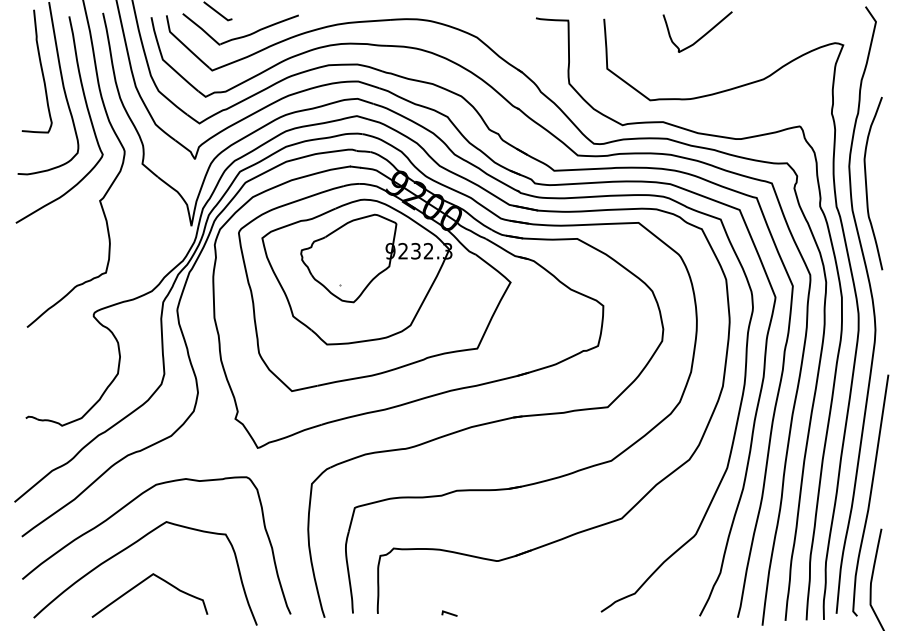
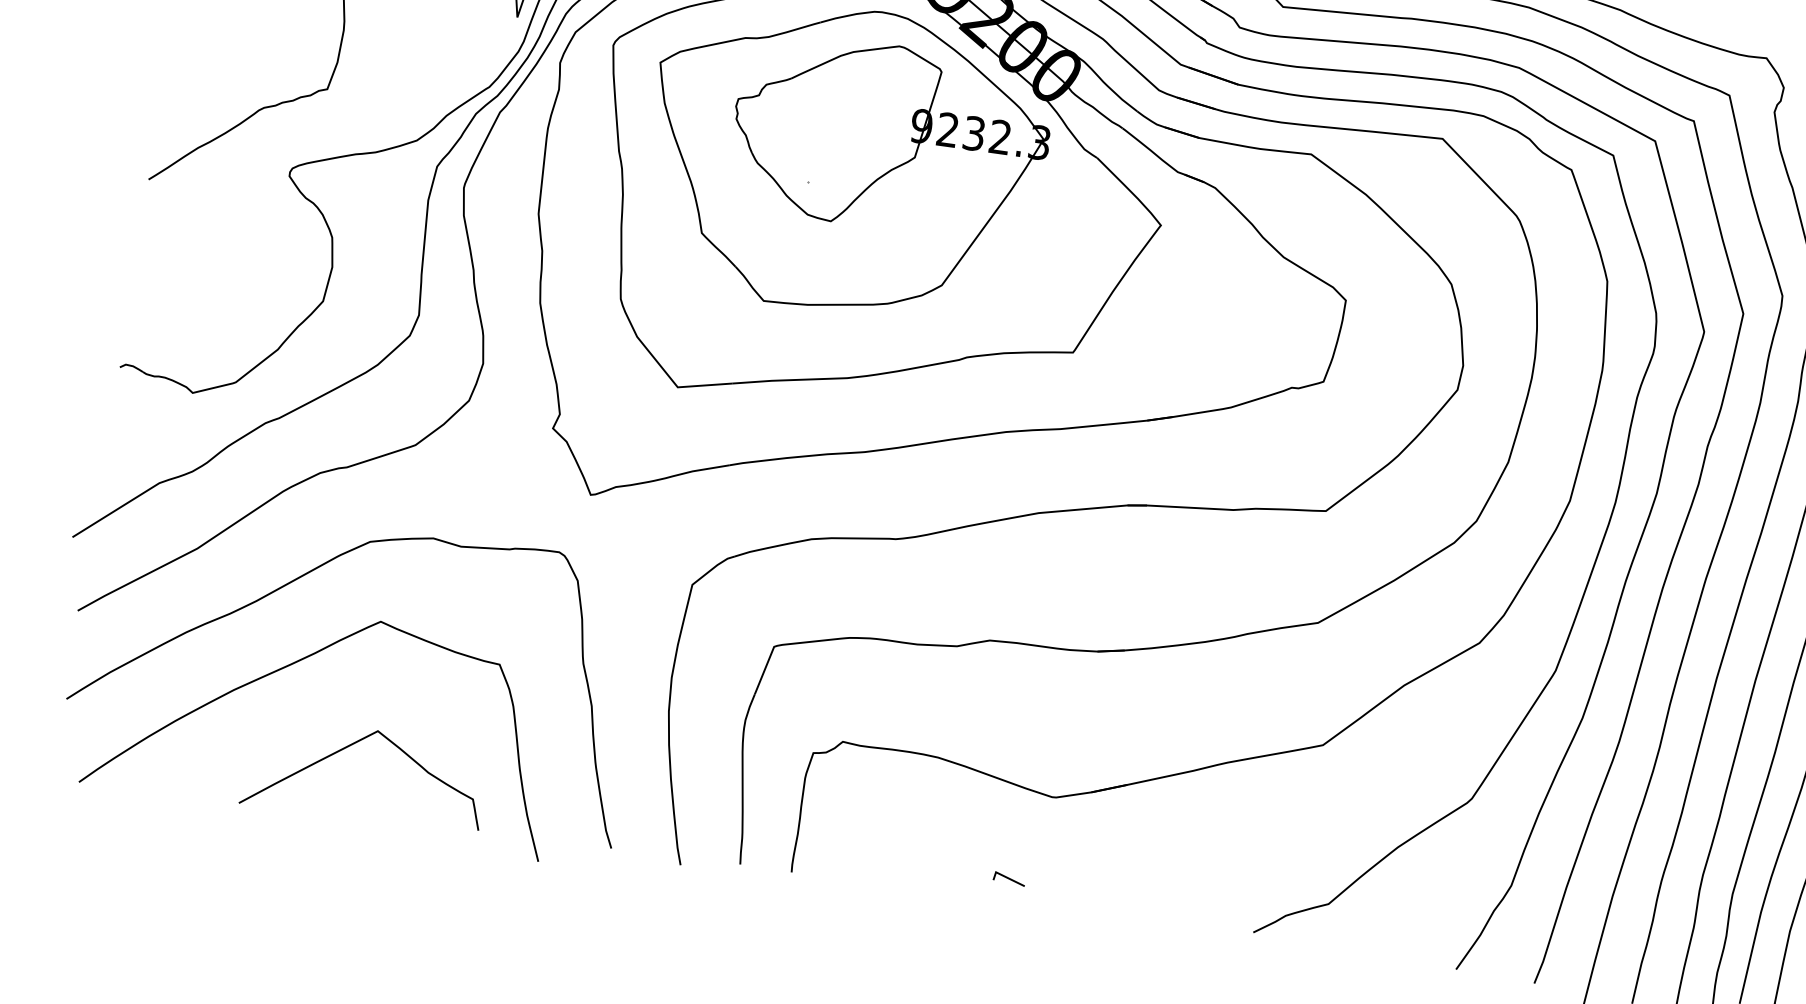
curve: (140, 584) -> (348, 748), moved
line: (449, 613) -> (1008, 878), moved

